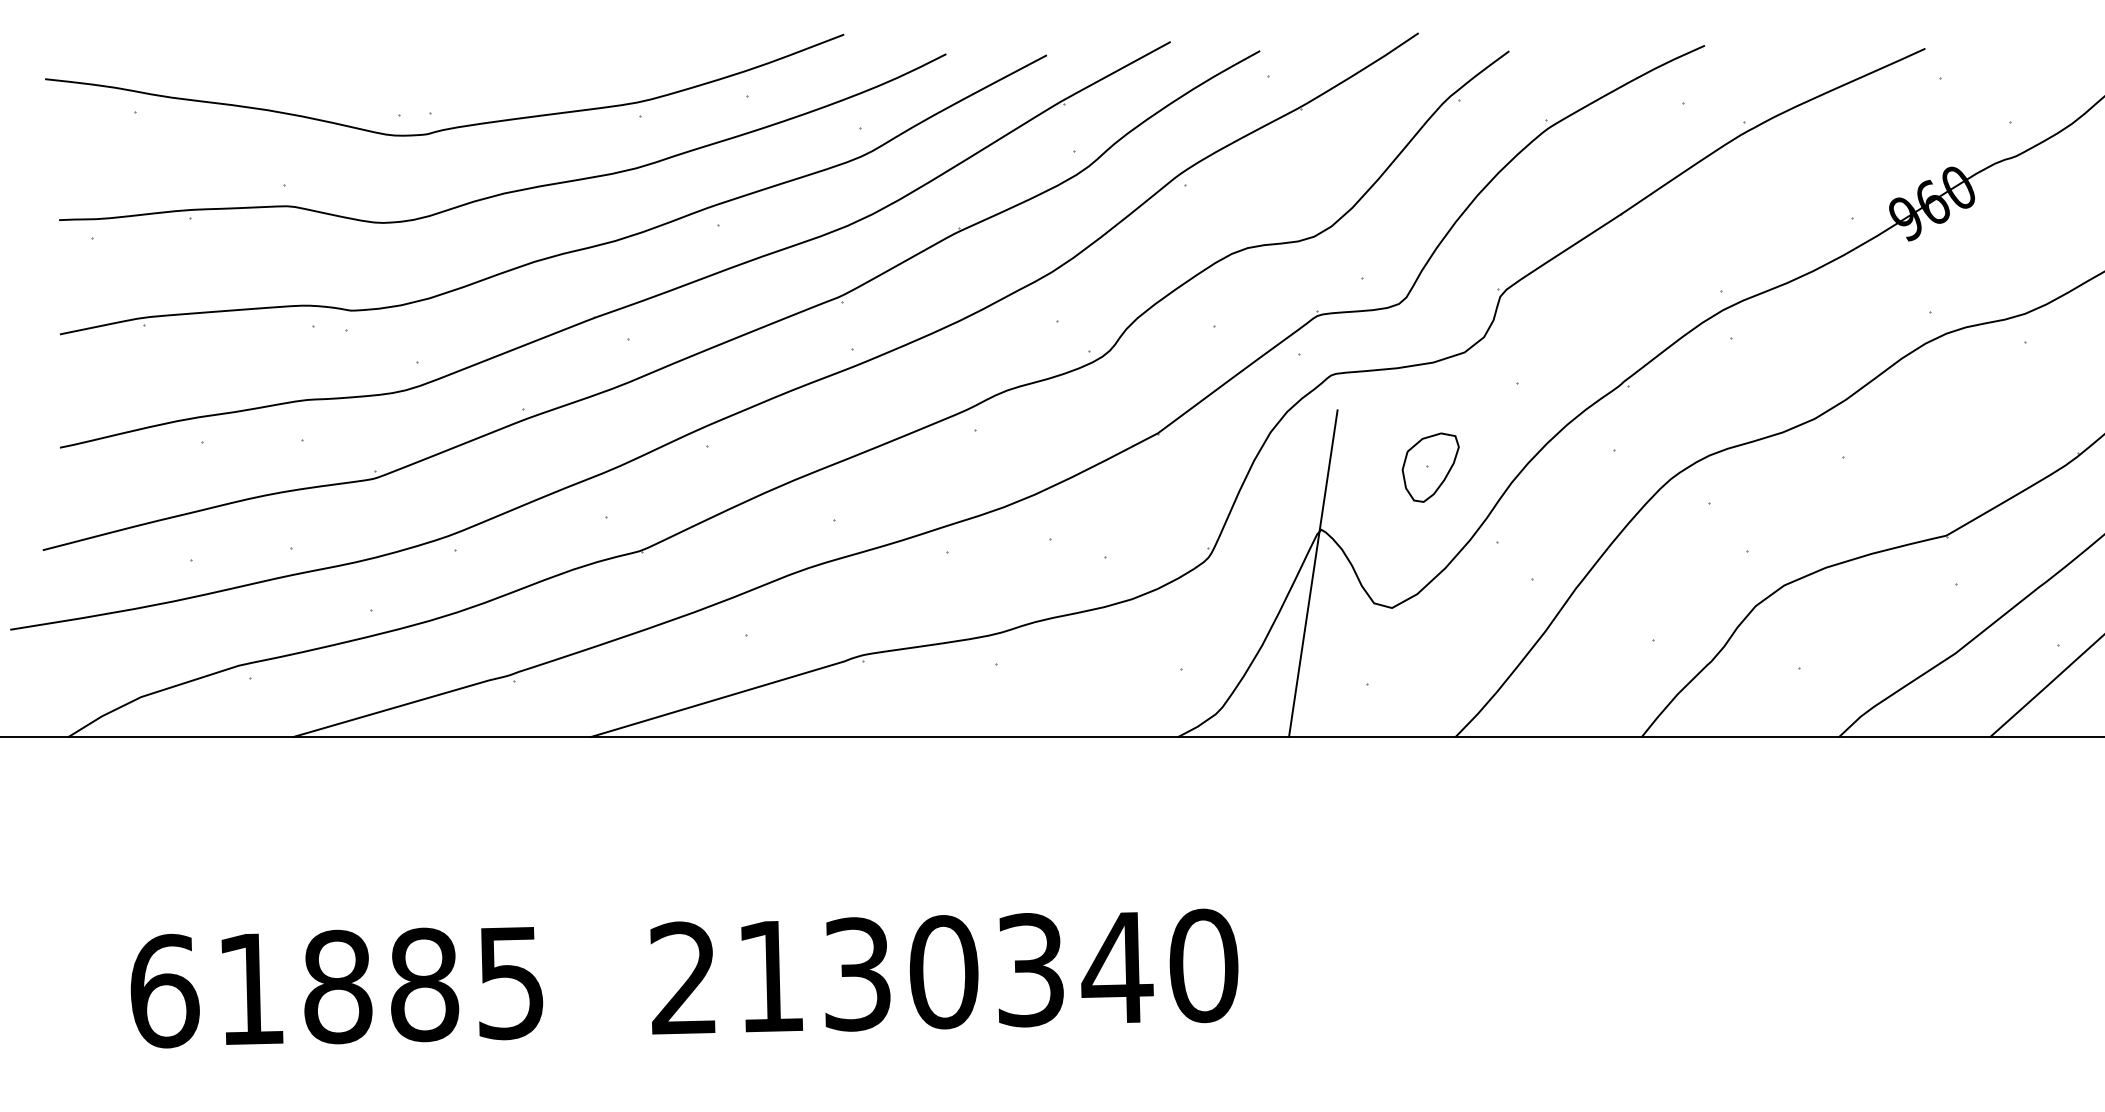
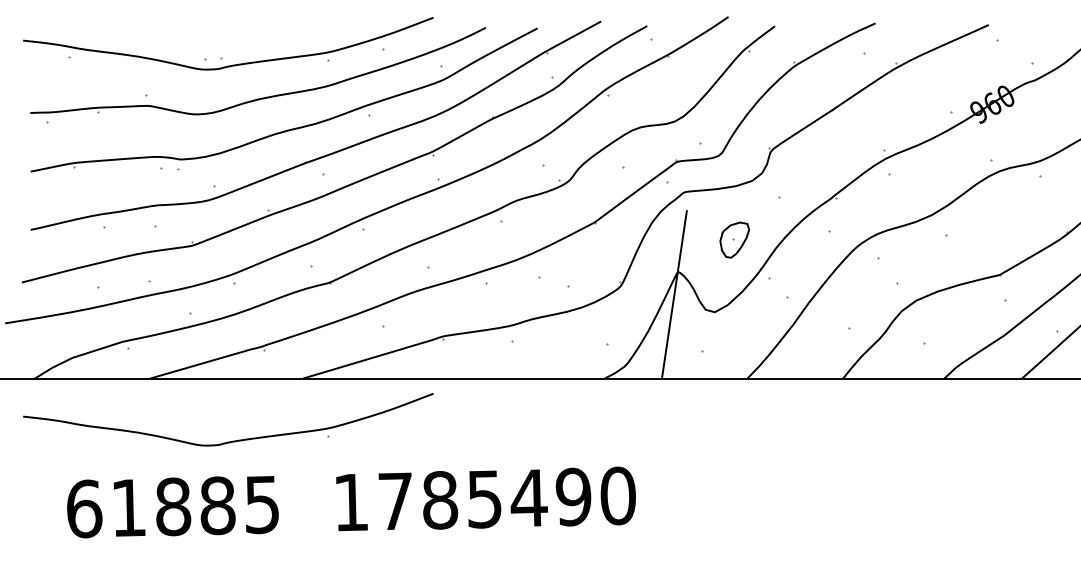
part: (452, 857) -> (232, 440), added
text: (902, 972) -> (463, 499), 2130340 -> 1785490

